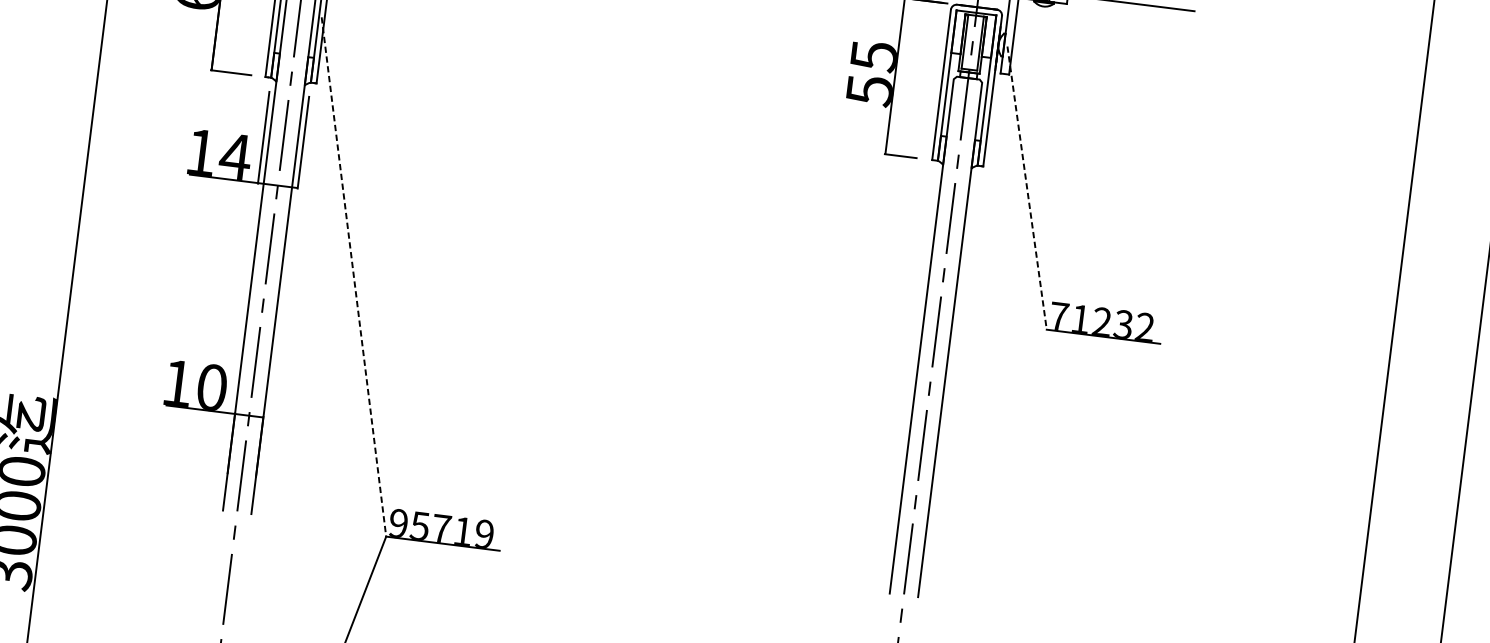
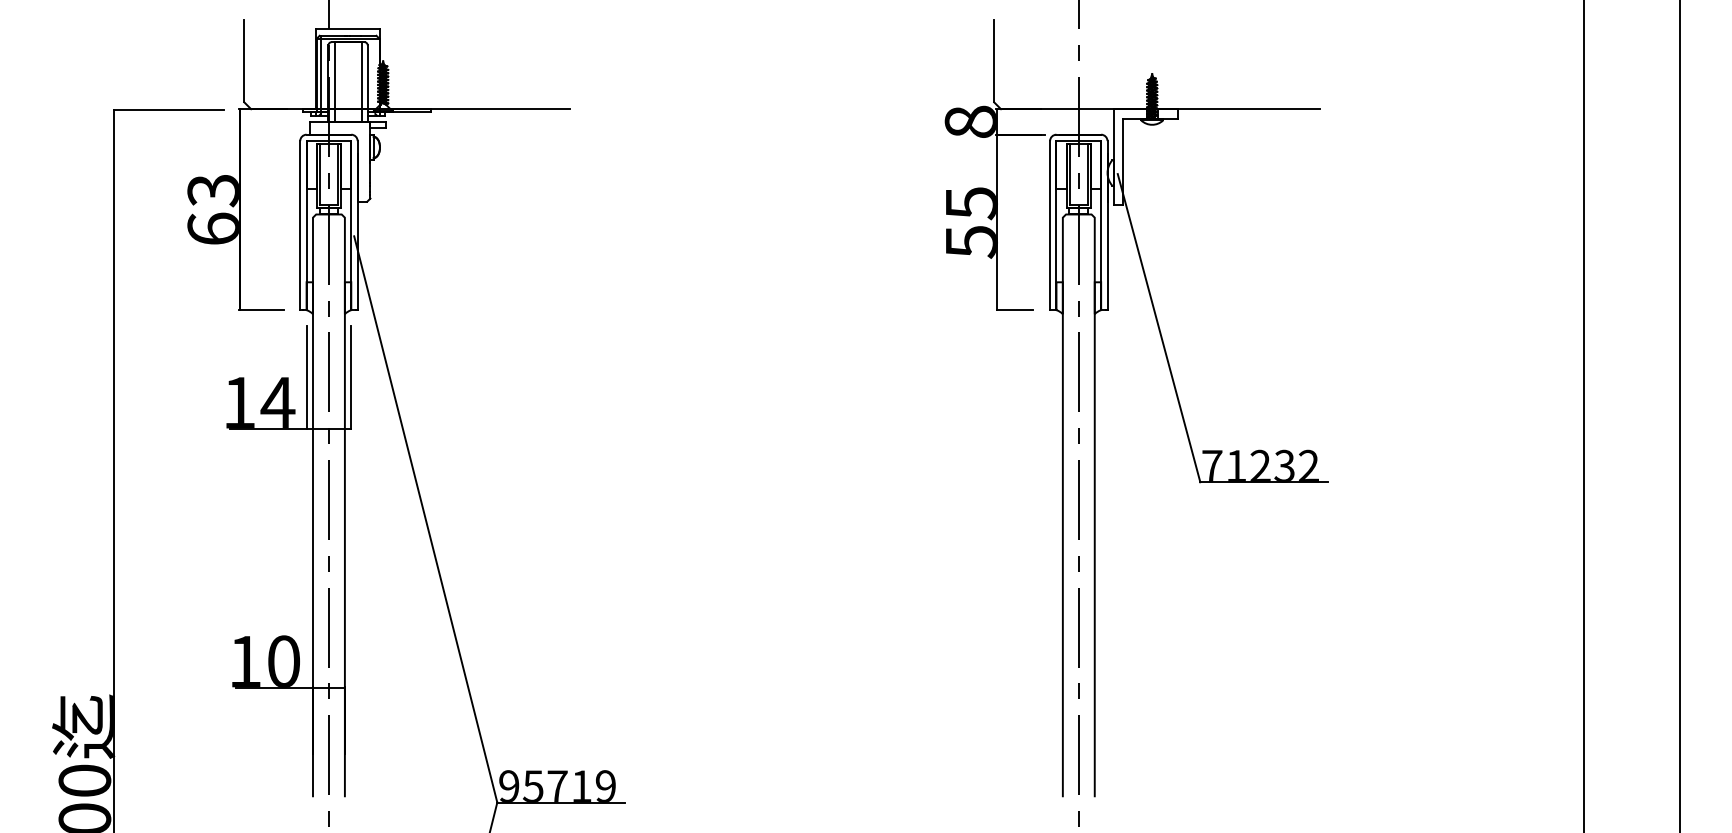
line: (1027, 188) -> (1159, 328), dashed -> solid
line: (353, 276) -> (425, 519), dashed -> solid

